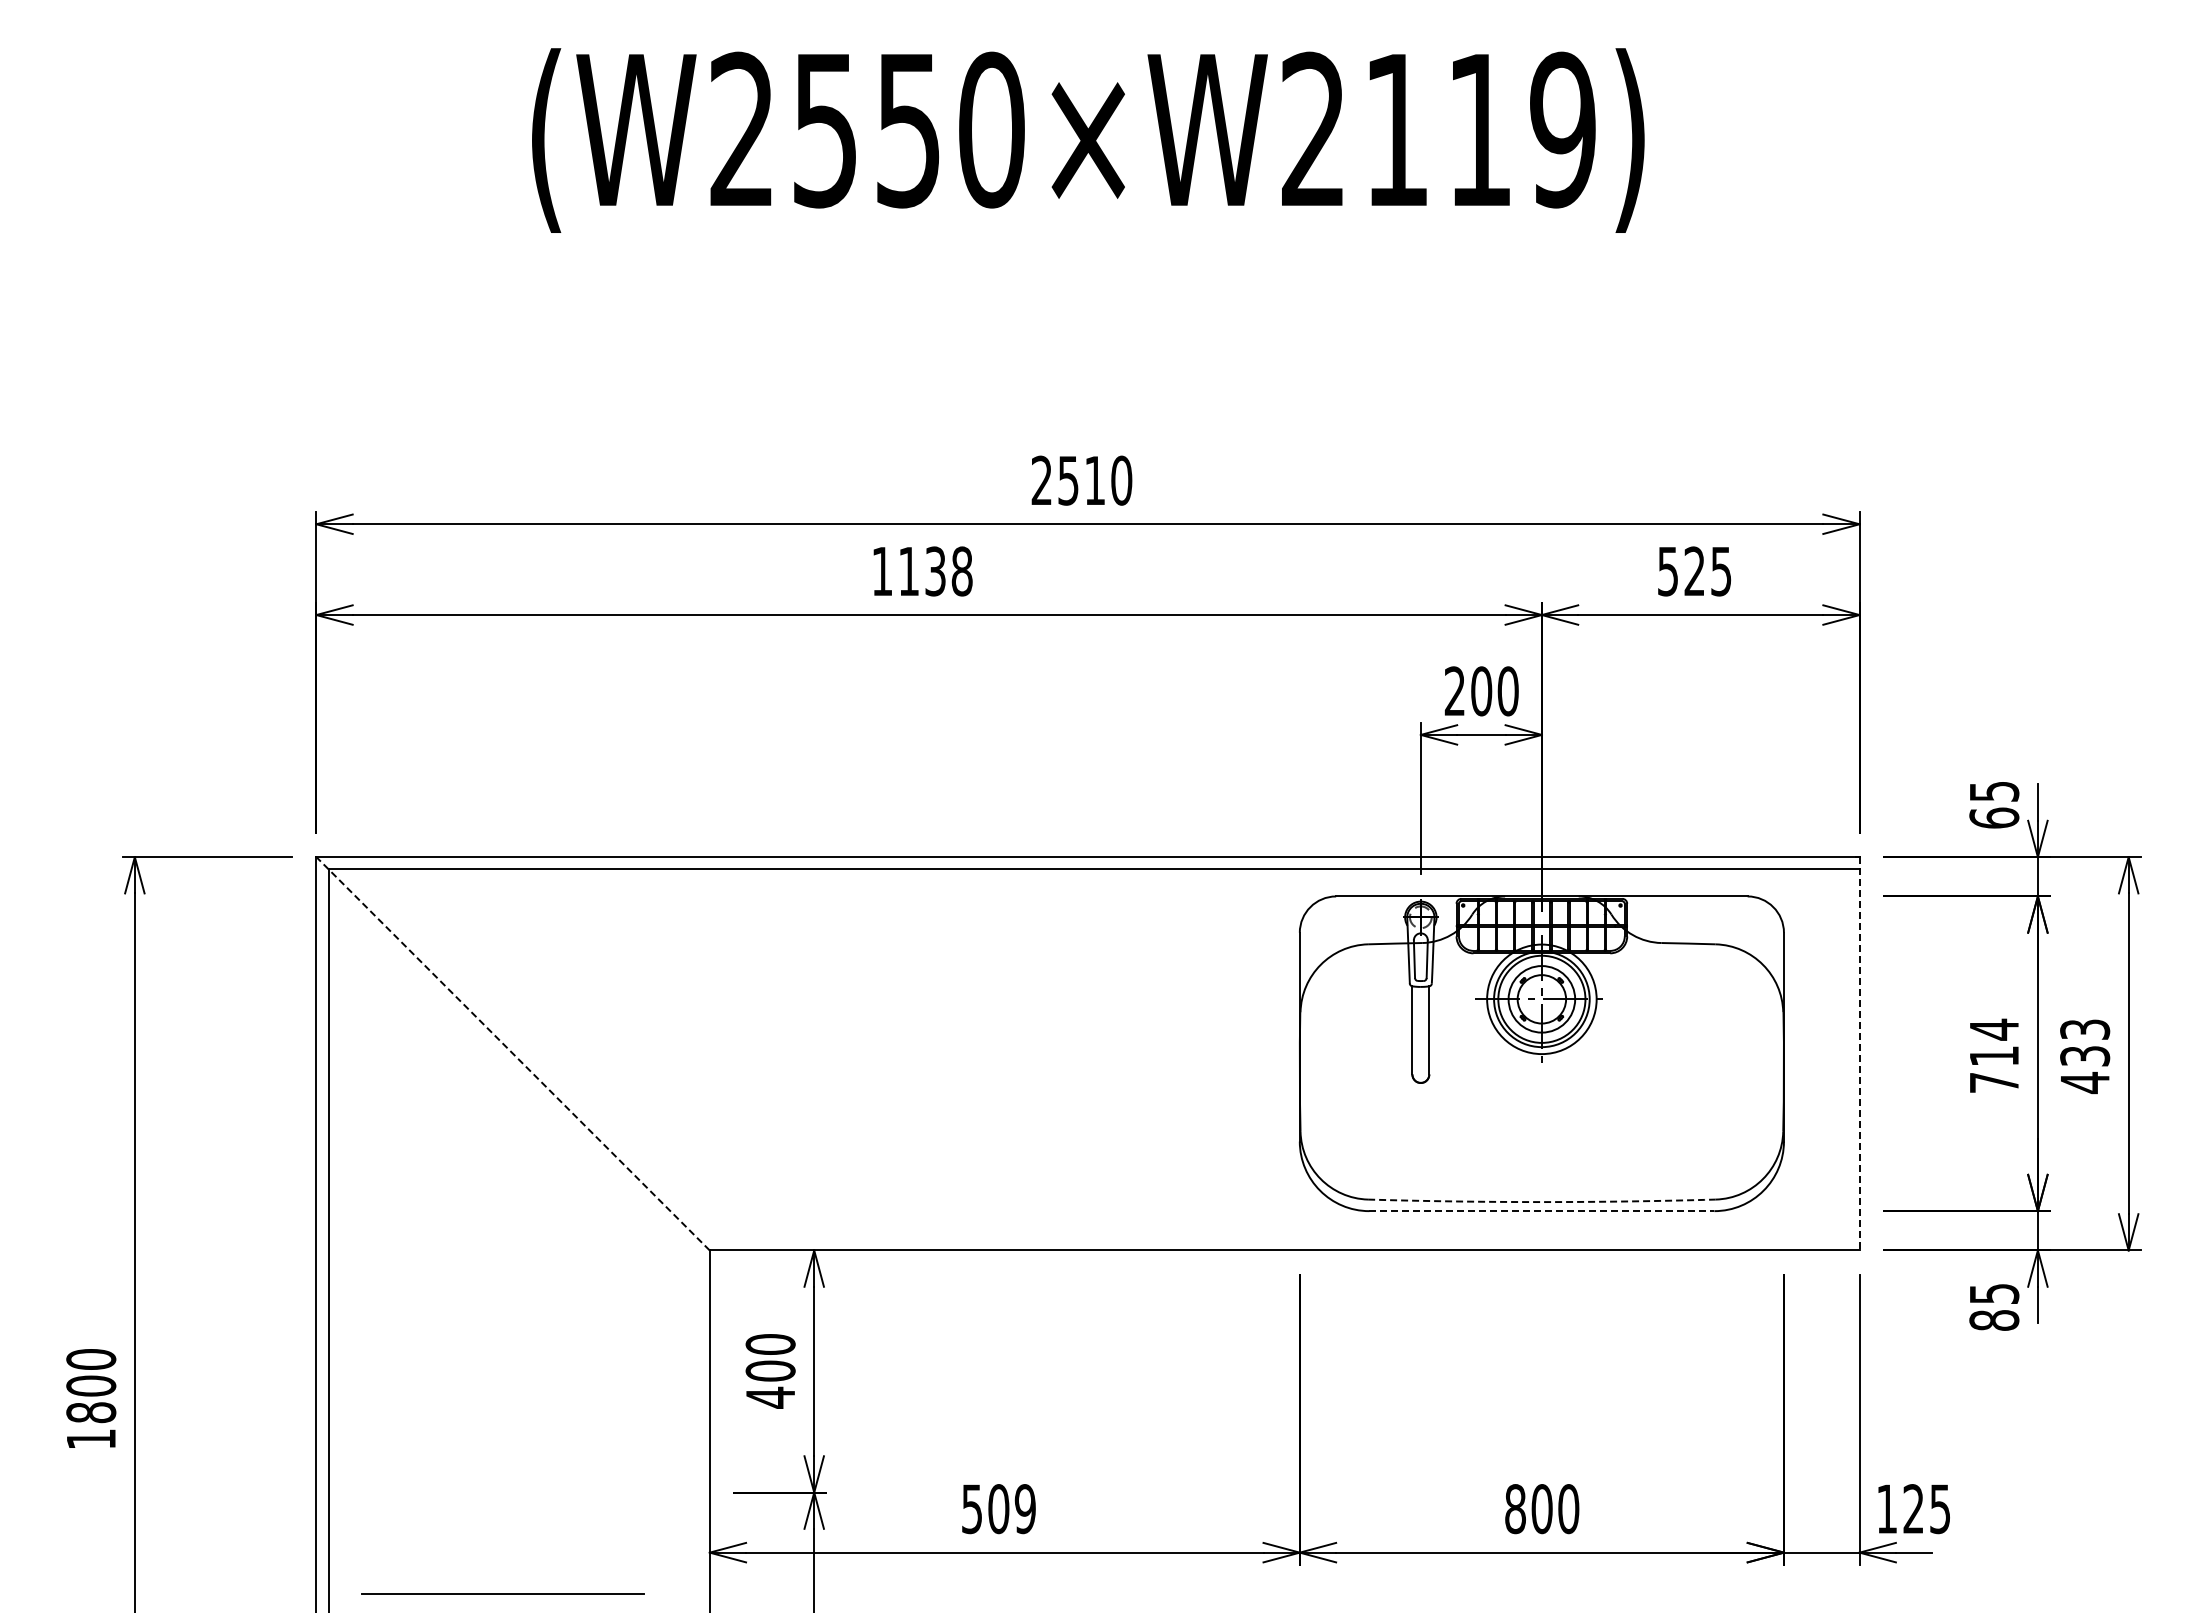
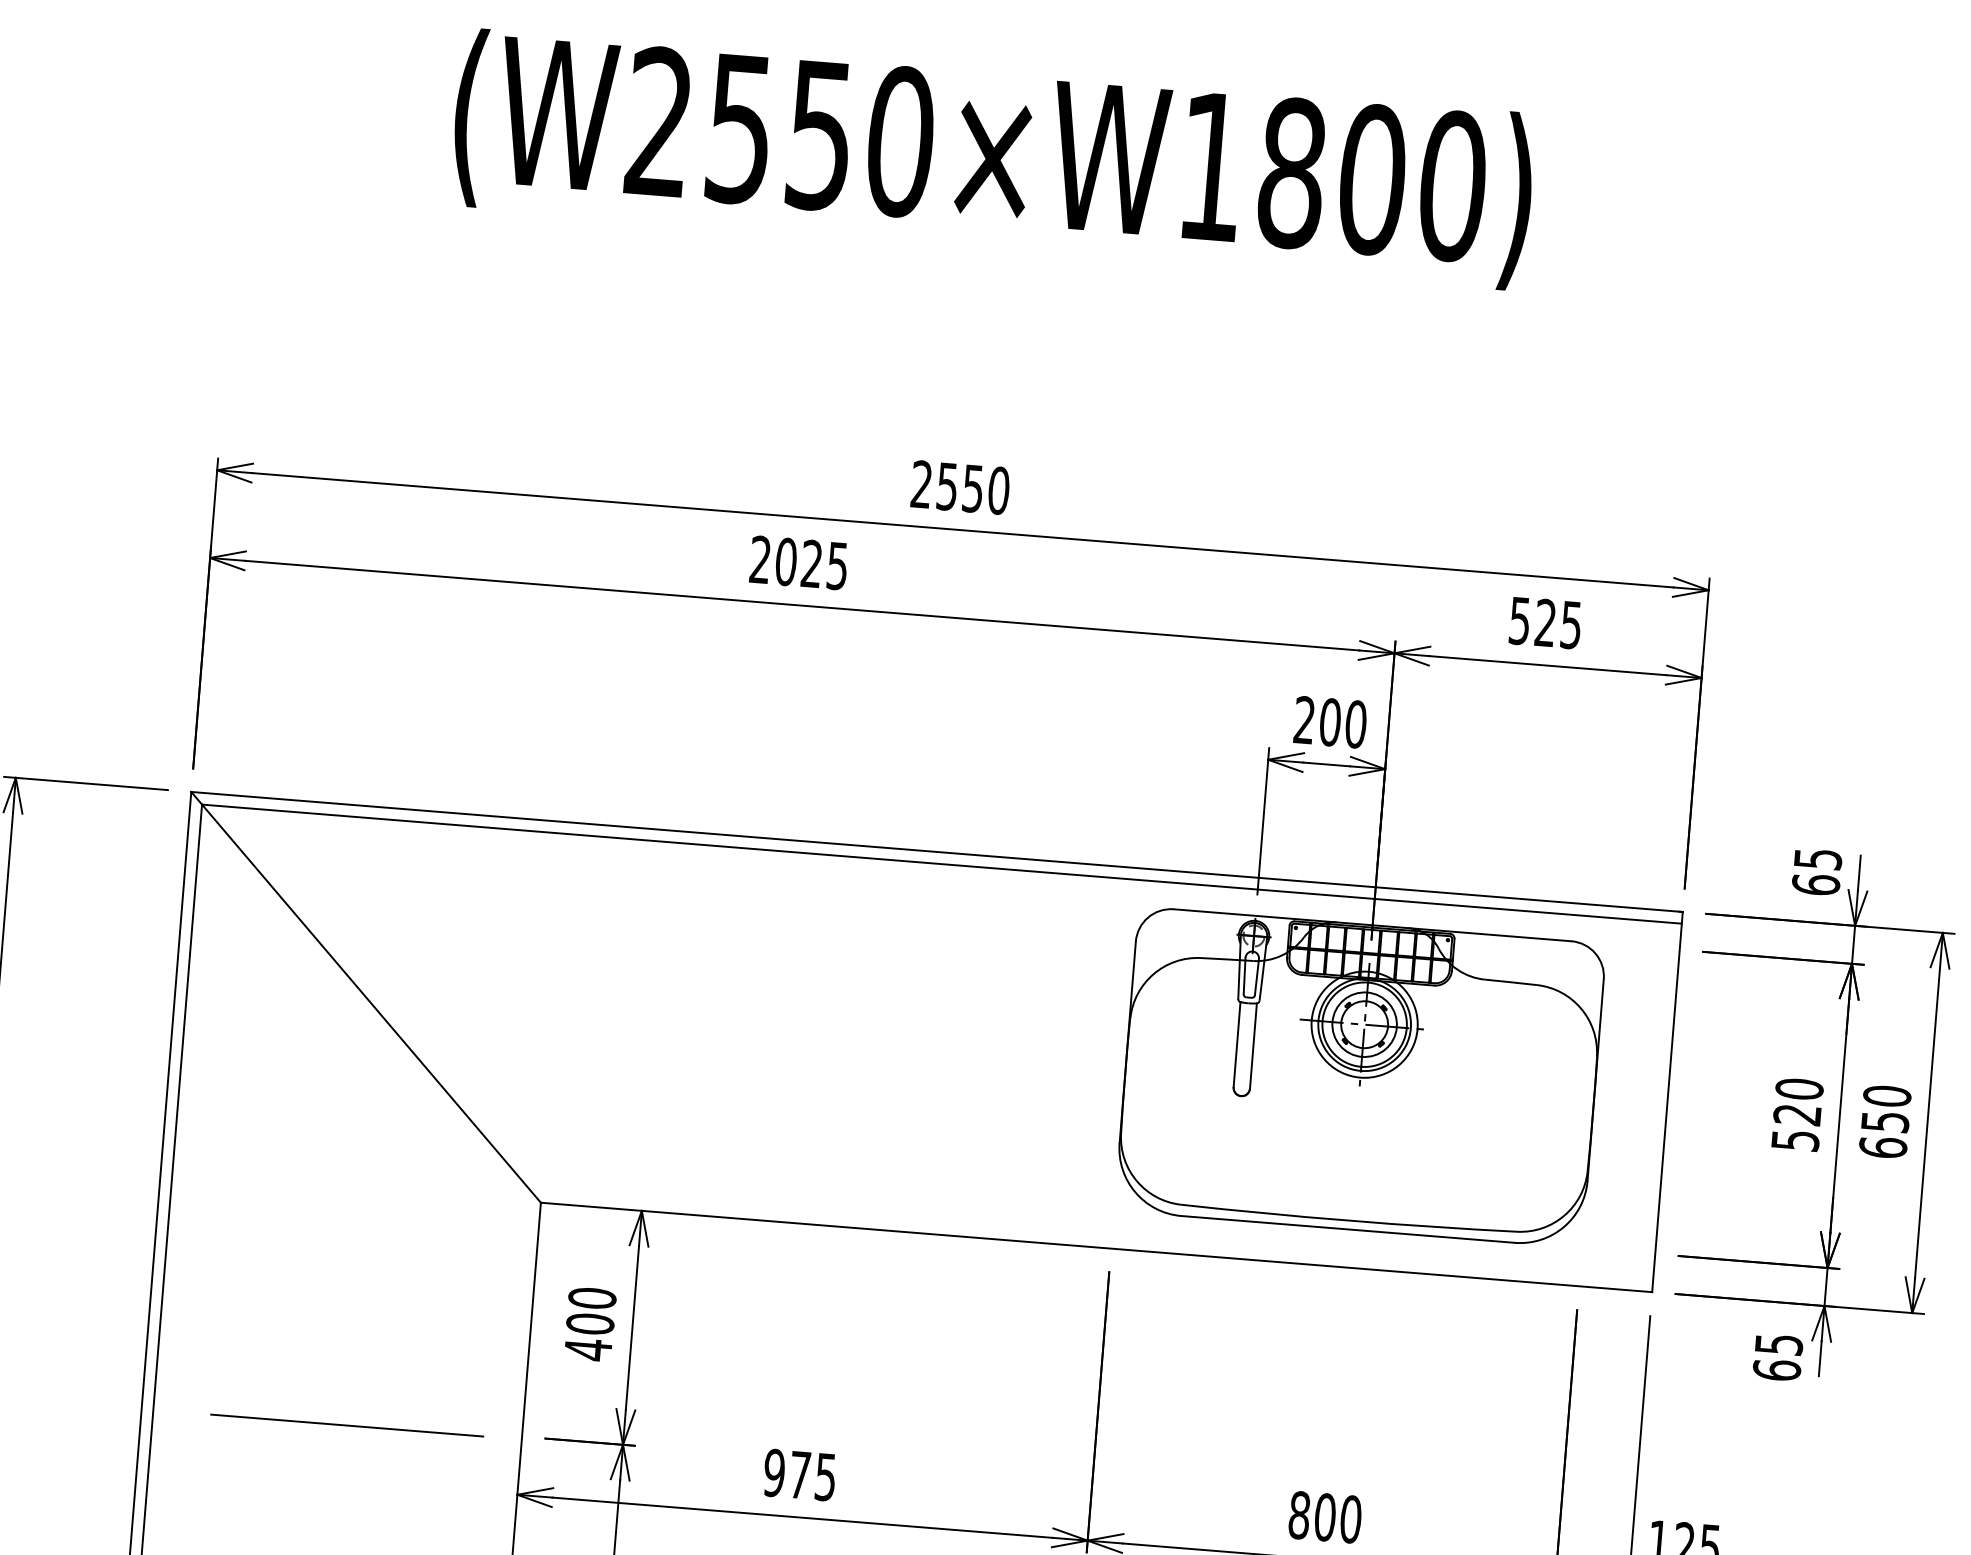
text: (1439, 129) -> (1333, 176), (W2550×W2119) -> (W2550×W1800)
text: (1094, 480) -> (972, 488), 2510 -> 2550
text: (922, 571) -> (799, 563), 1138 -> 2025
line: (512, 1053) -> (365, 997), dashed -> solid
line: (1859, 1053) -> (1667, 1101), dashed -> solid
text: (1994, 1055) -> (1797, 1114), 714 -> 520
text: (2085, 1056) -> (1885, 1122), 433 -> 650
arc: (1541, 1202) -> (1348, 1221), dashed -> solid
line: (1542, 1211) -> (1348, 1229), dashed -> solid
text: (1994, 1319) -> (1777, 1369), 85 -> 65
text: (998, 1509) -> (799, 1475), 509 -> 975
line: (502, 1593) -> (346, 1425), moved

